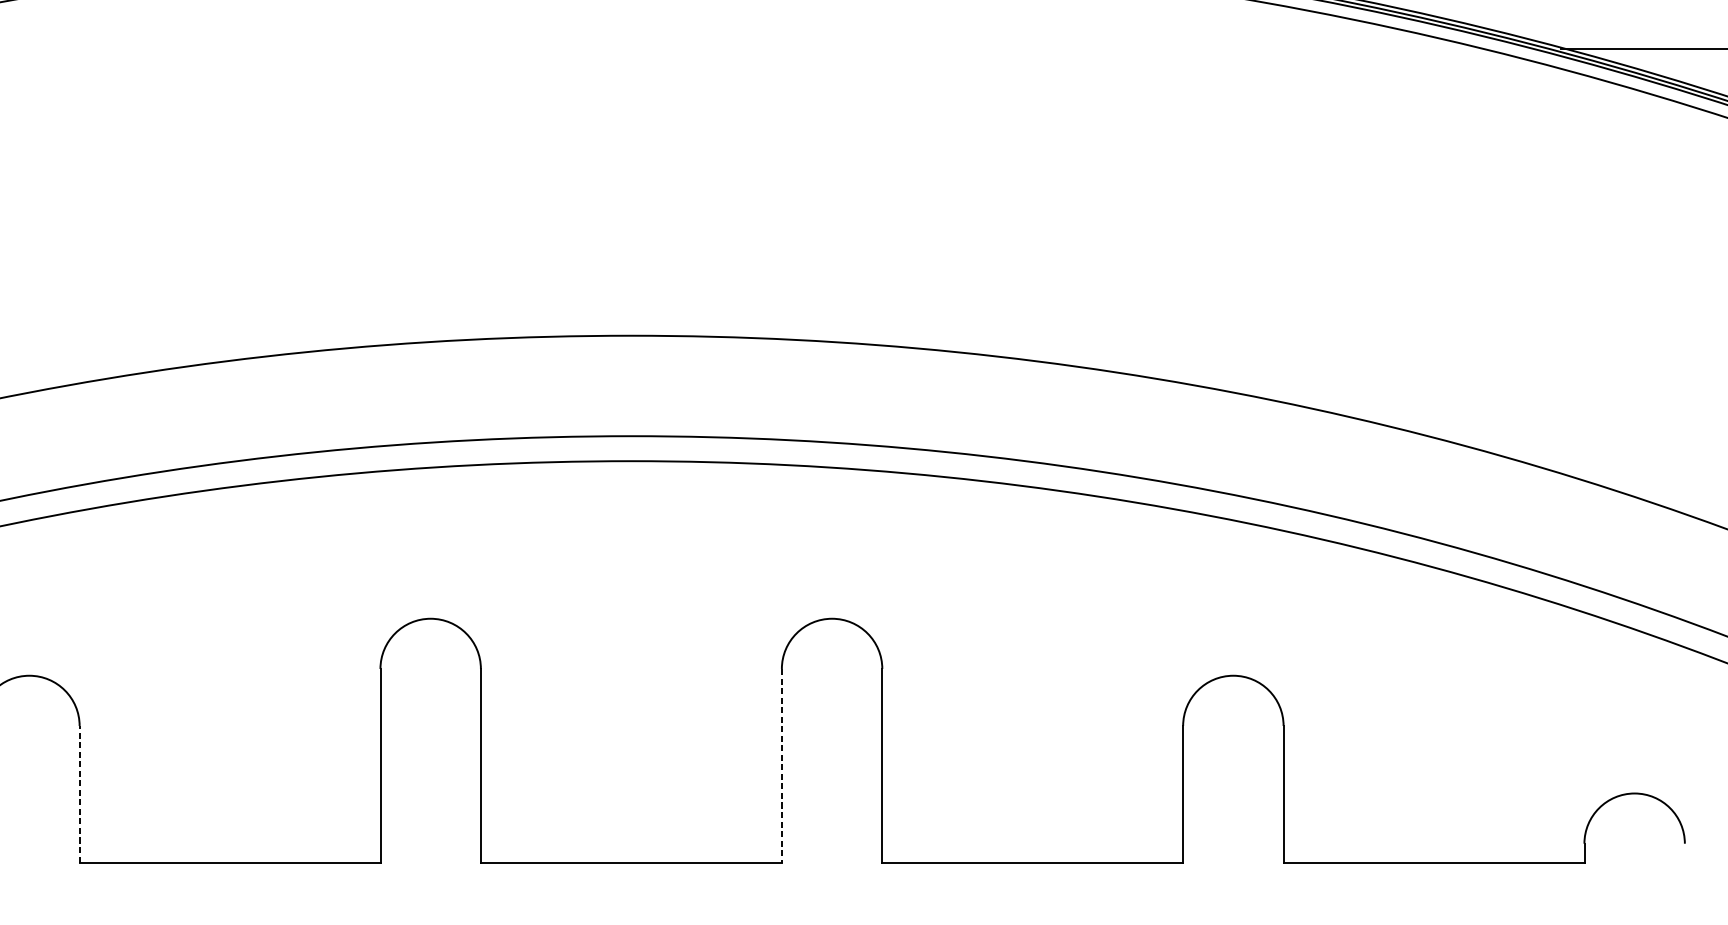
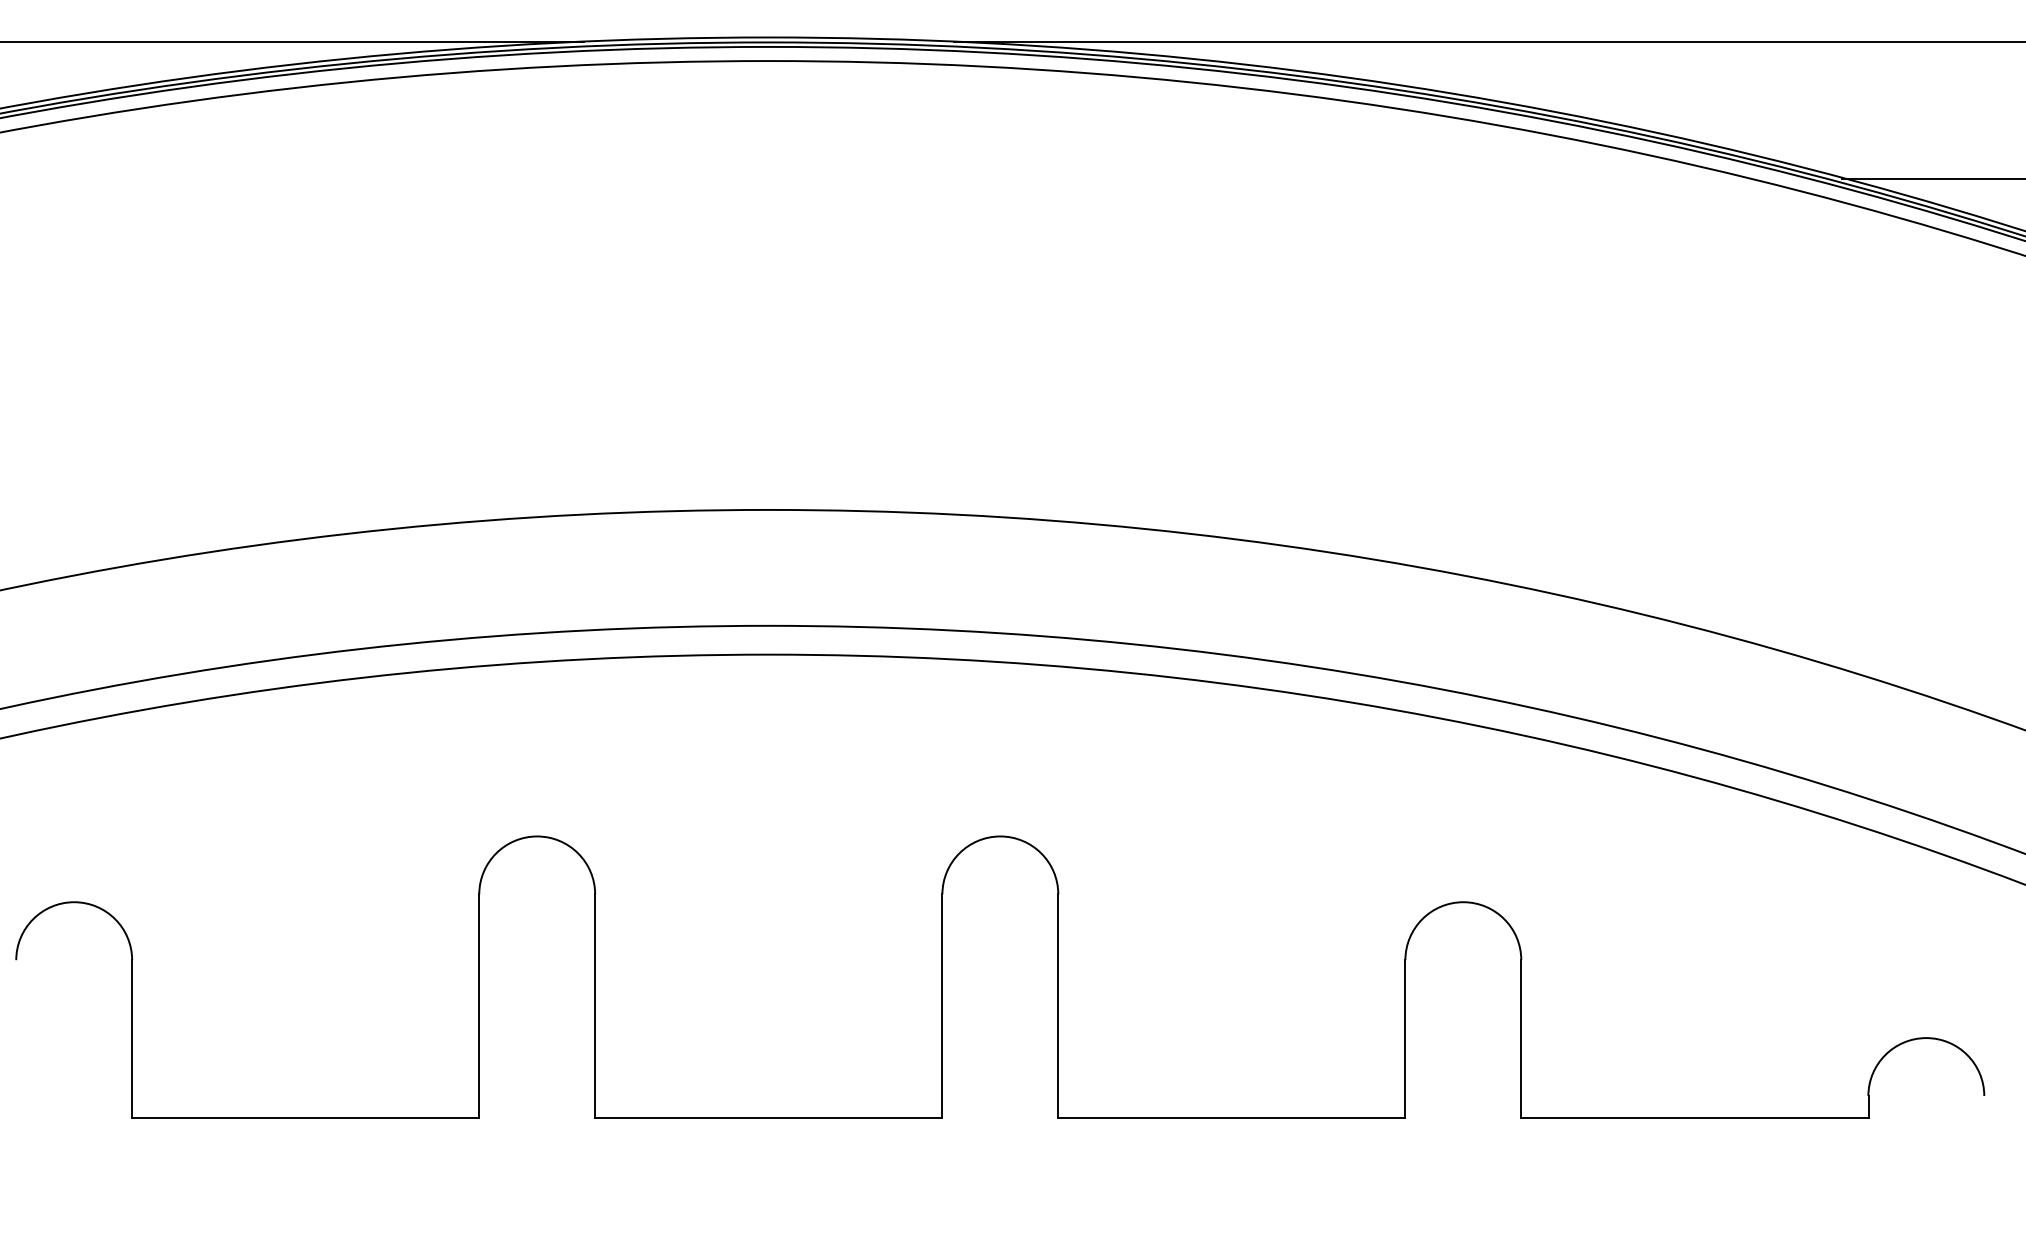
line: (781, 766) -> (942, 1006), dashed -> solid
line: (79, 793) -> (132, 1038), dashed -> solid

